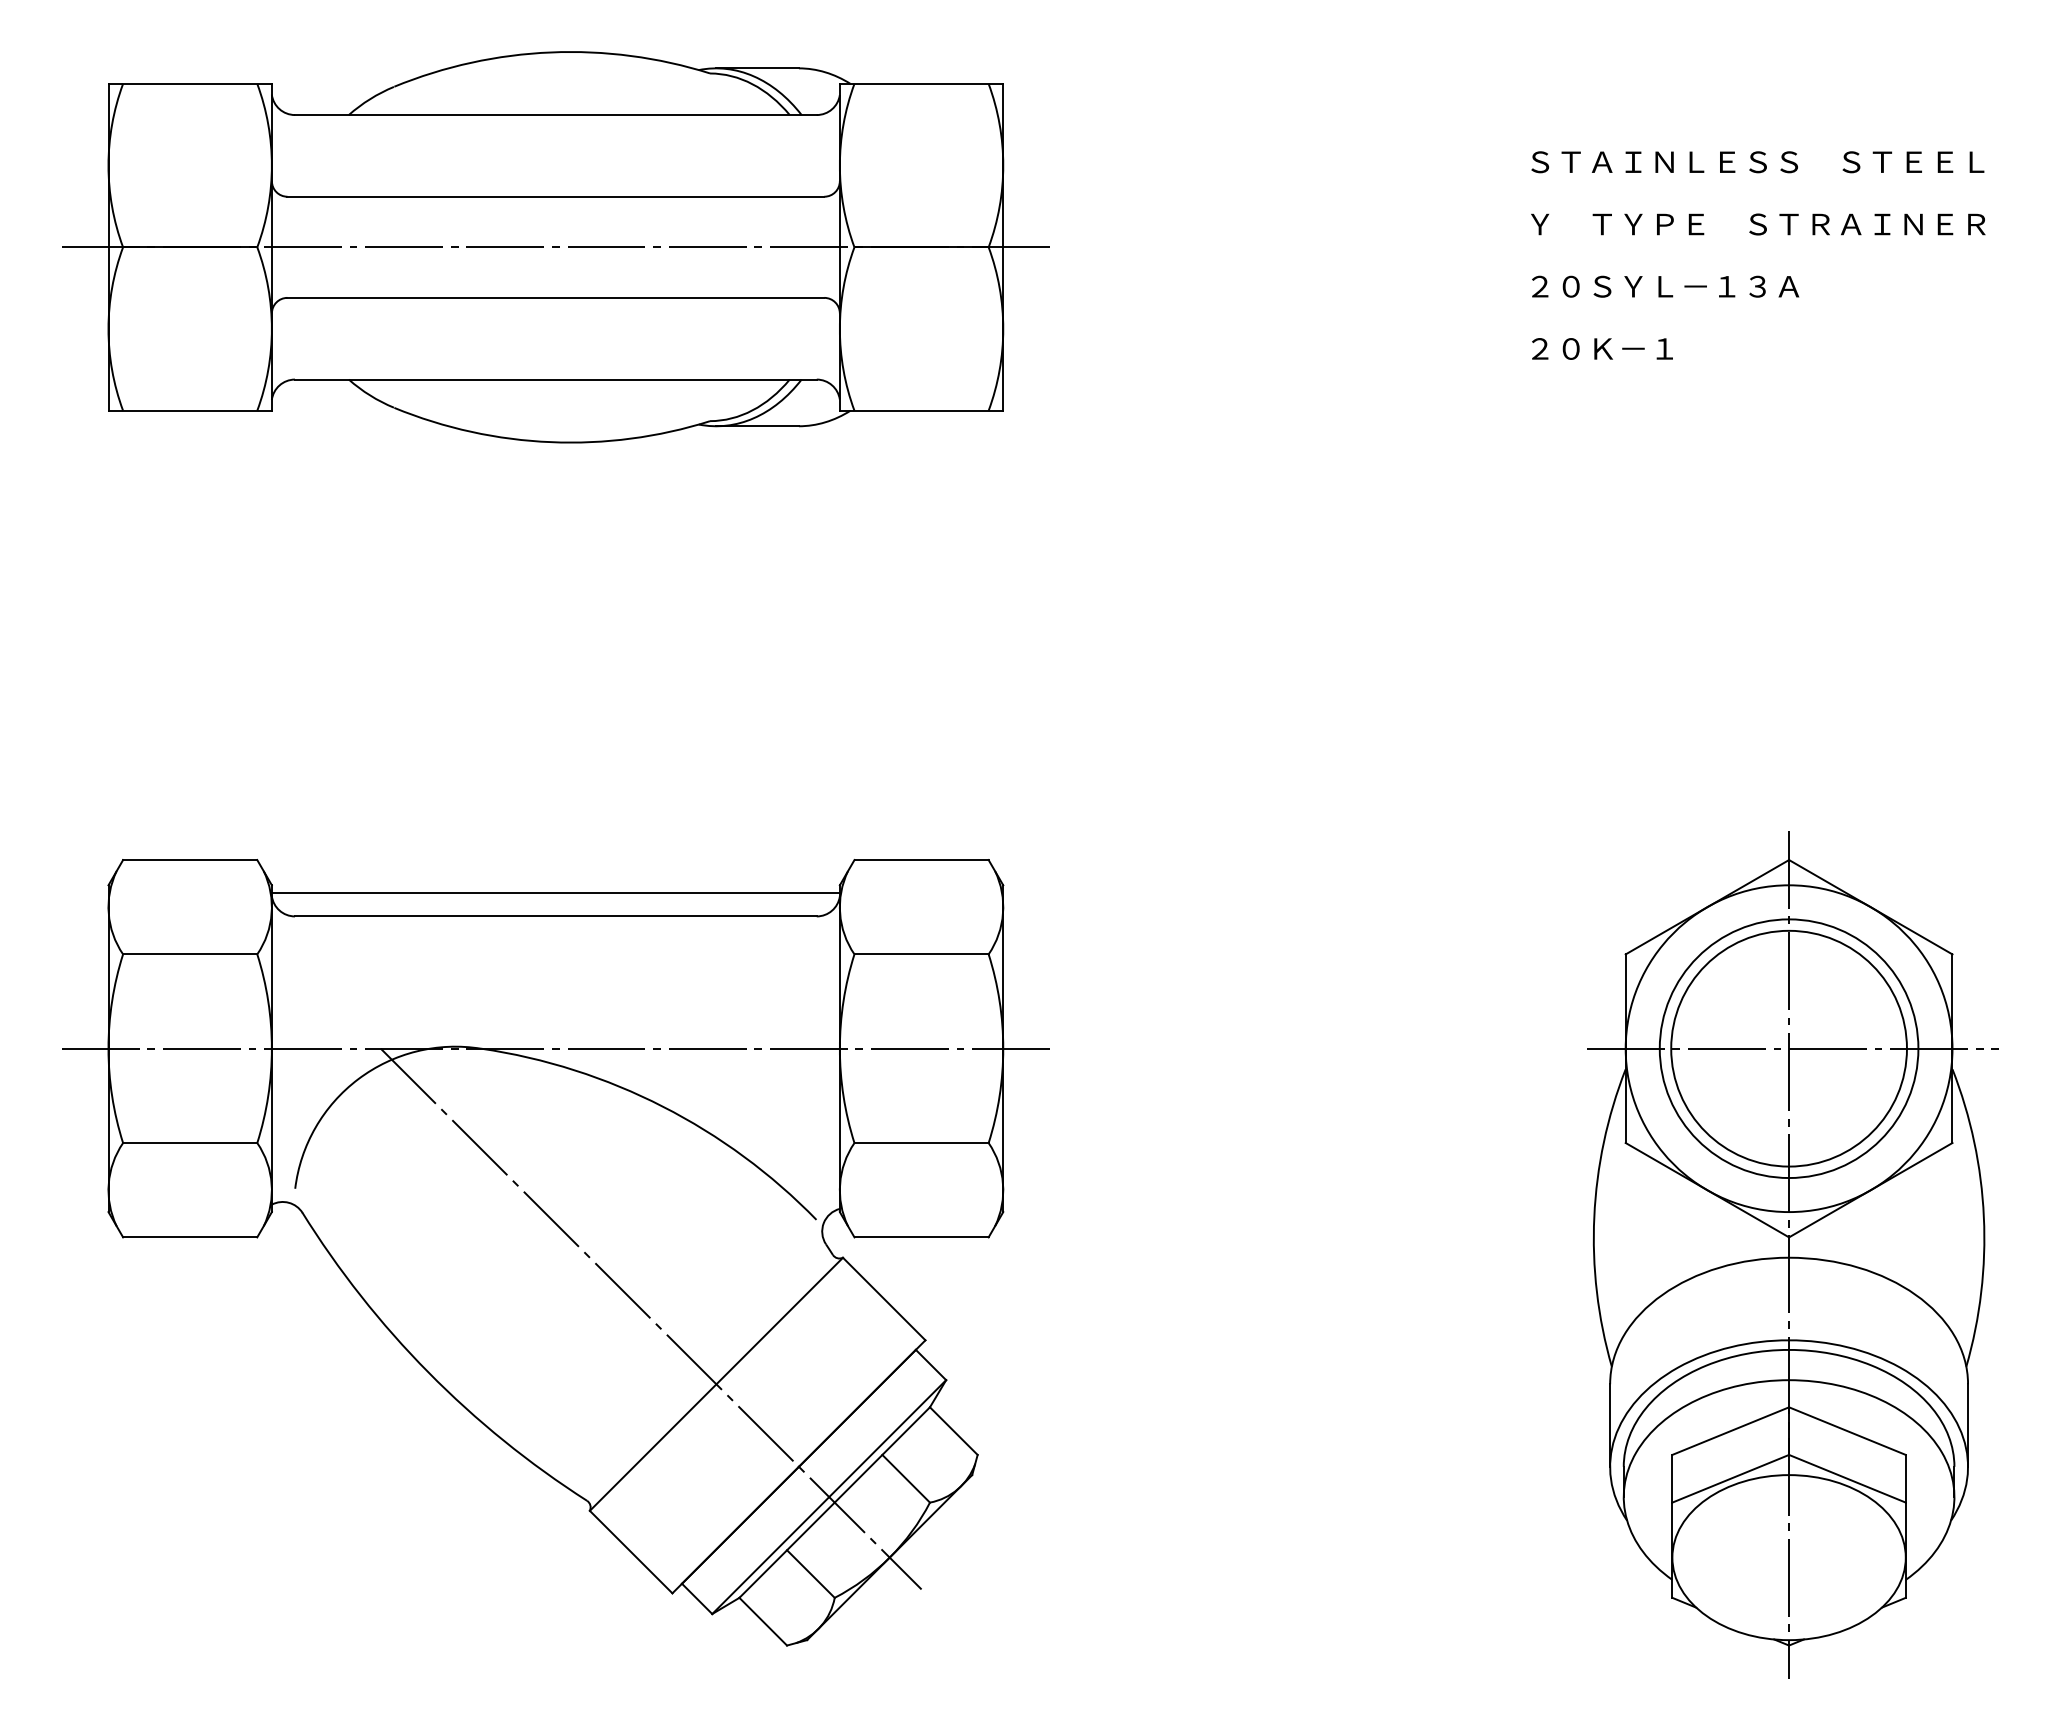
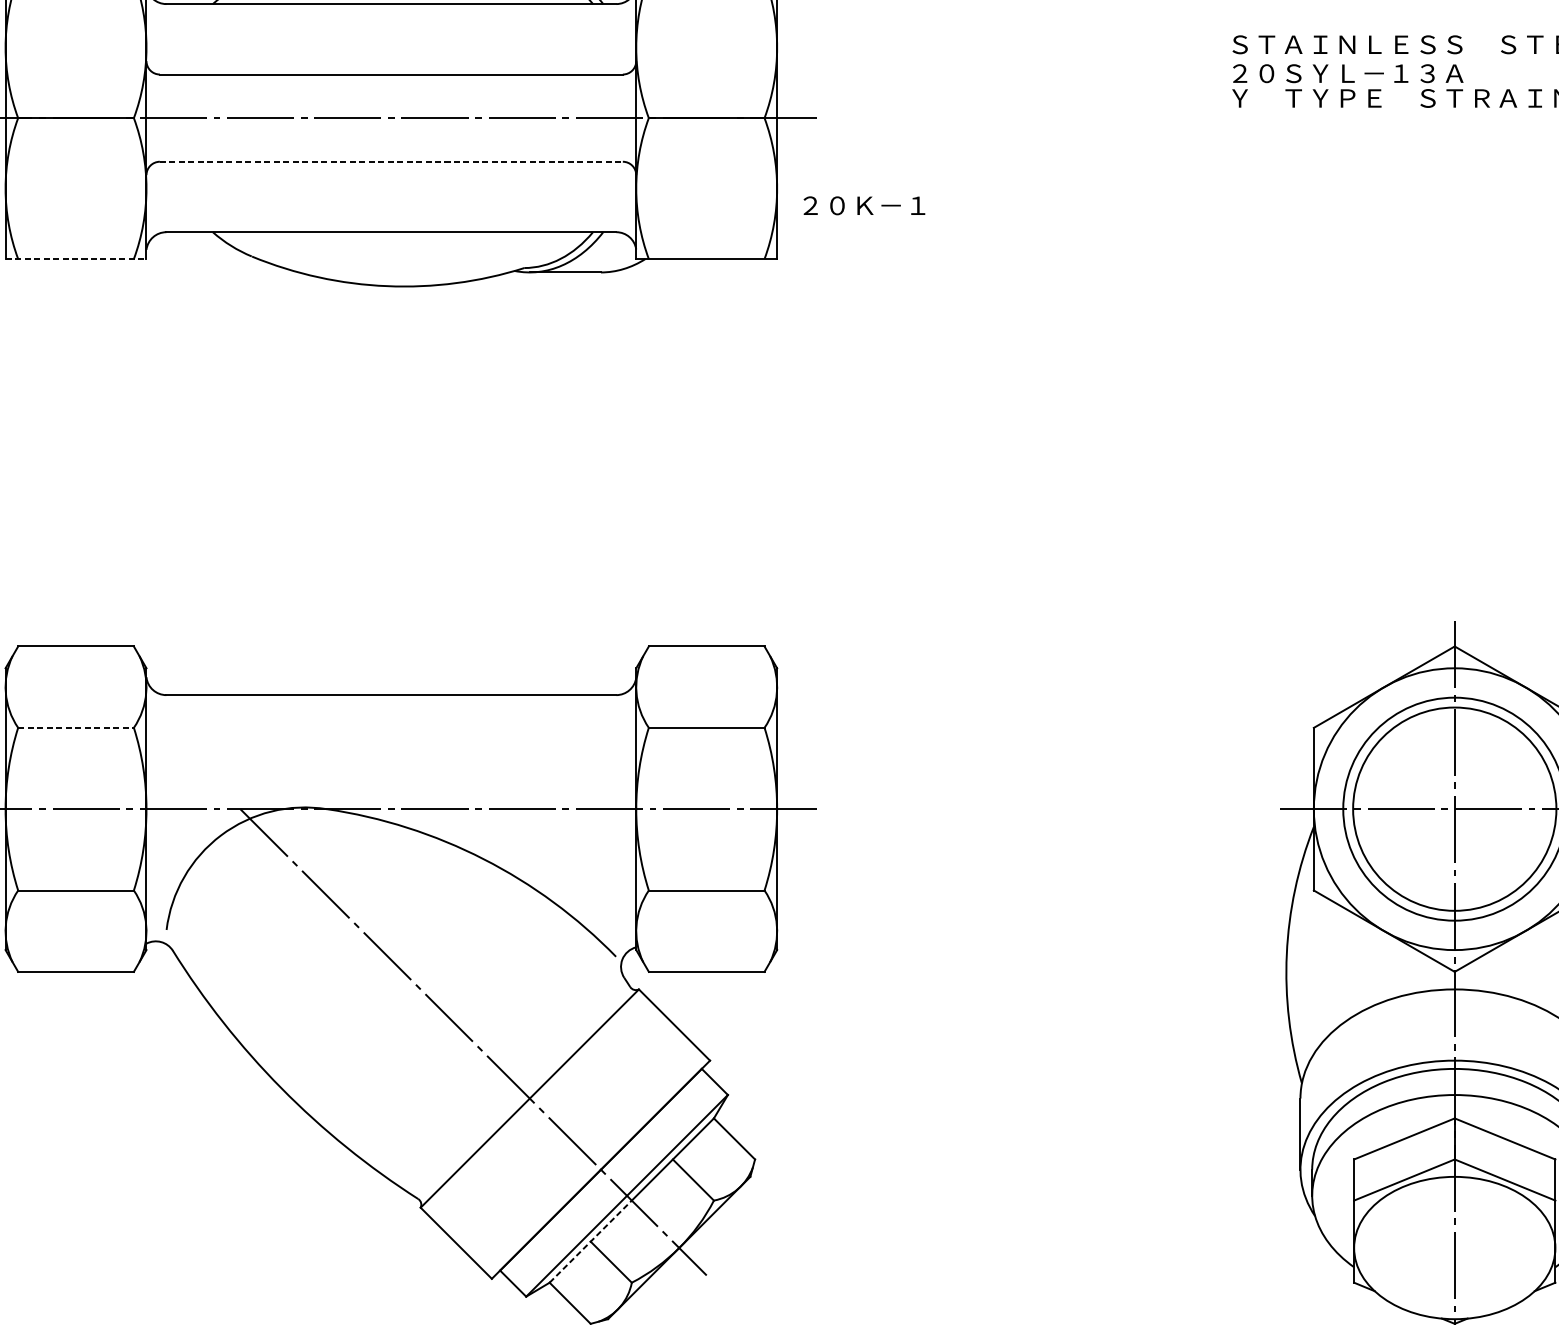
text: (1665, 286) -> (1348, 73), moved
line: (556, 297) -> (391, 161), solid -> dashed
text: (1602, 348) -> (864, 205), moved
line: (190, 410) -> (76, 258), solid -> dashed
line: (555, 893) -> (391, 675), removed
line: (190, 954) -> (76, 727), solid -> dashed
line: (787, 1549) -> (591, 1241), solid -> dashed

